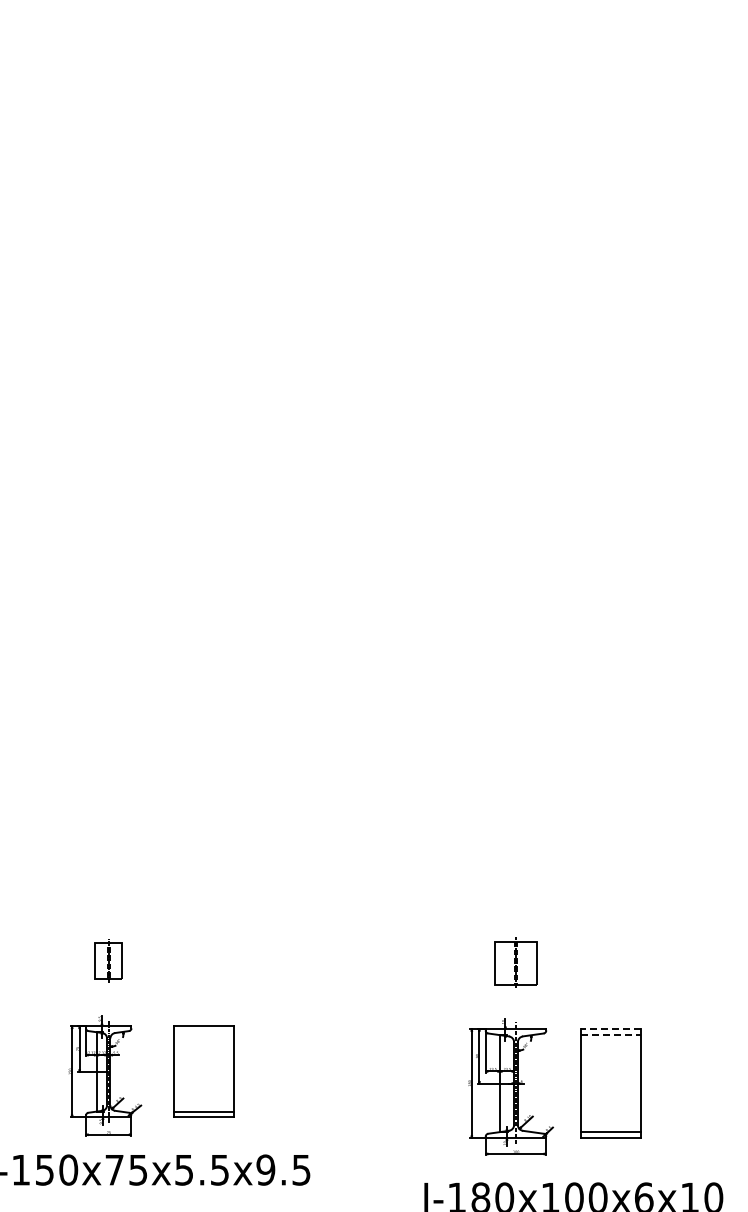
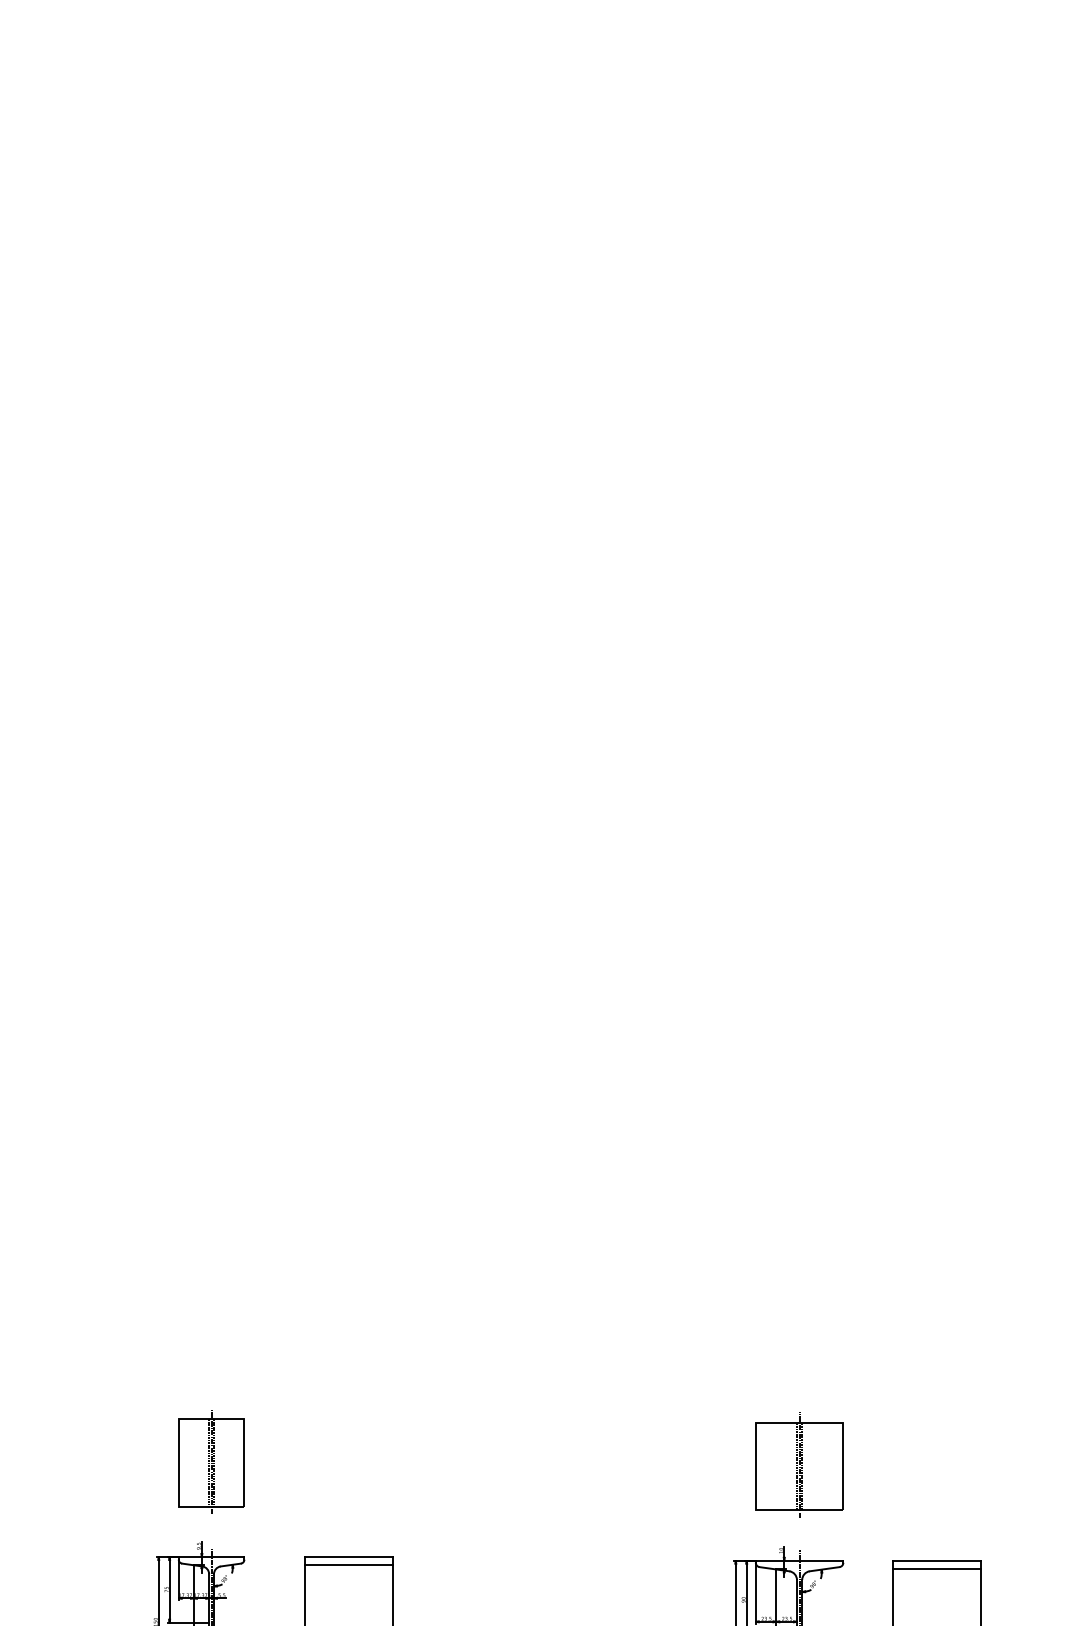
part: (108, 960) -> (211, 1461), size x1.67
part: (515, 962) -> (798, 1464), size x1.43
line: (610, 1029) -> (936, 1561), dashed -> solid
line: (203, 1032) -> (348, 1565), added
line: (611, 1035) -> (937, 1570), dashed -> solid

